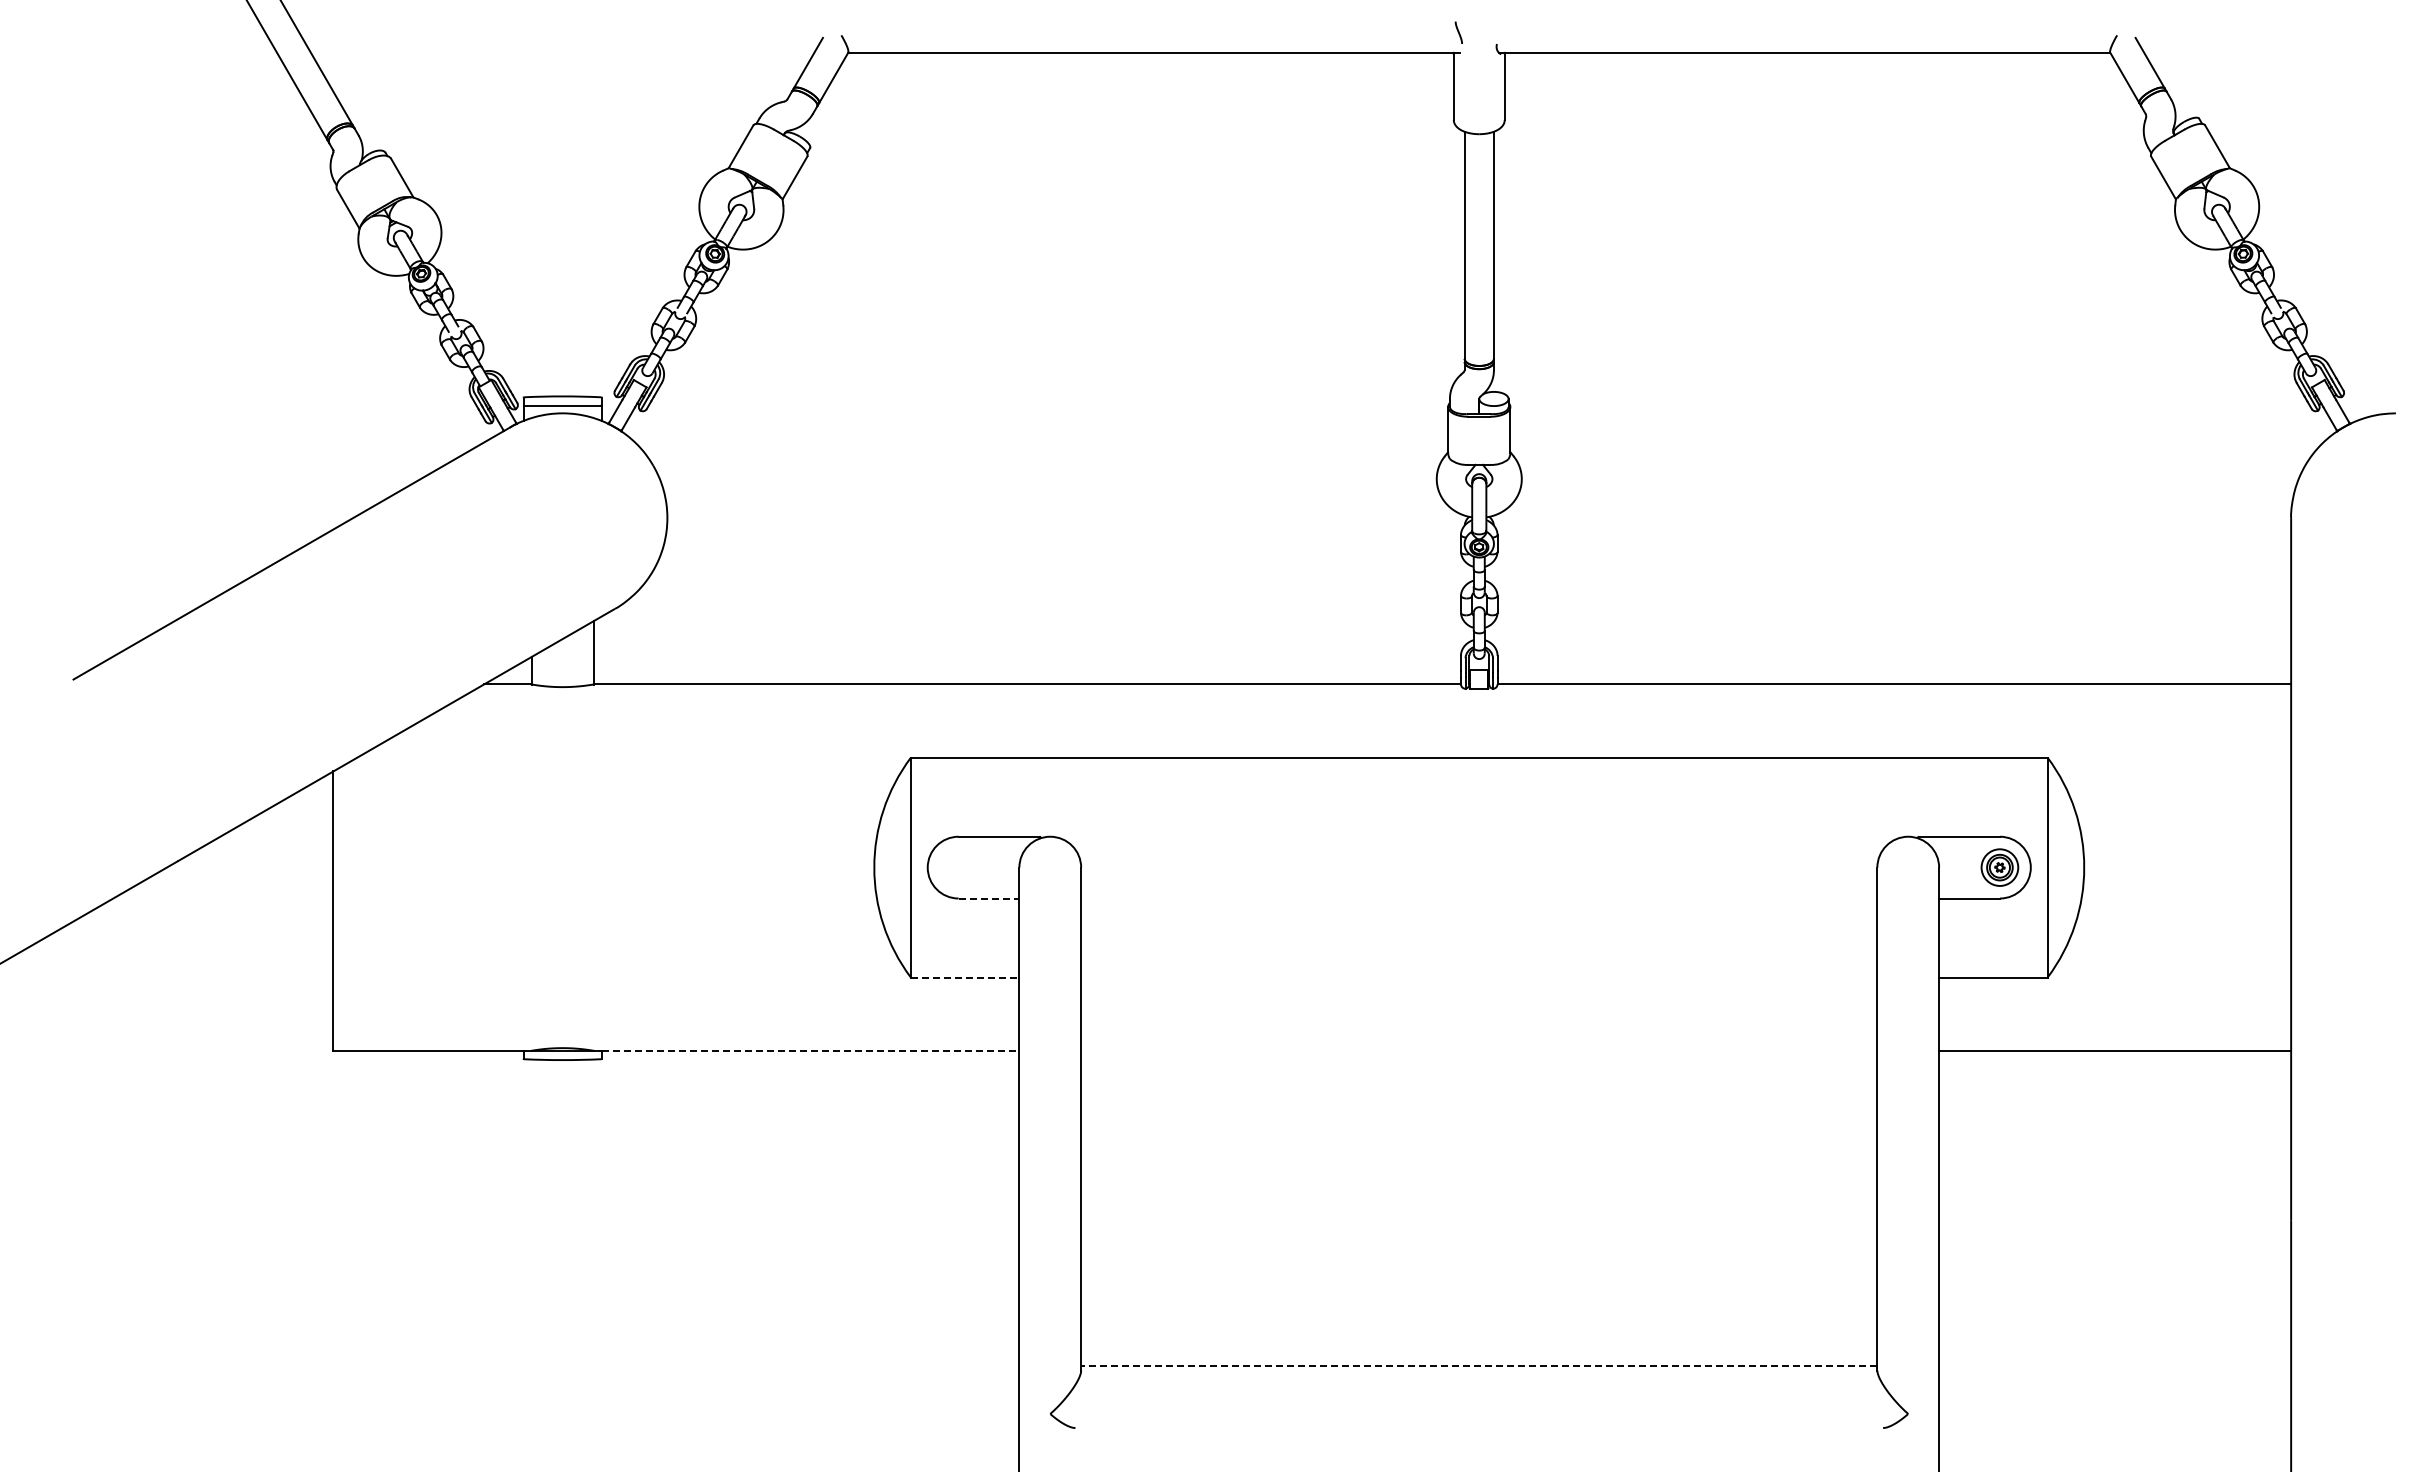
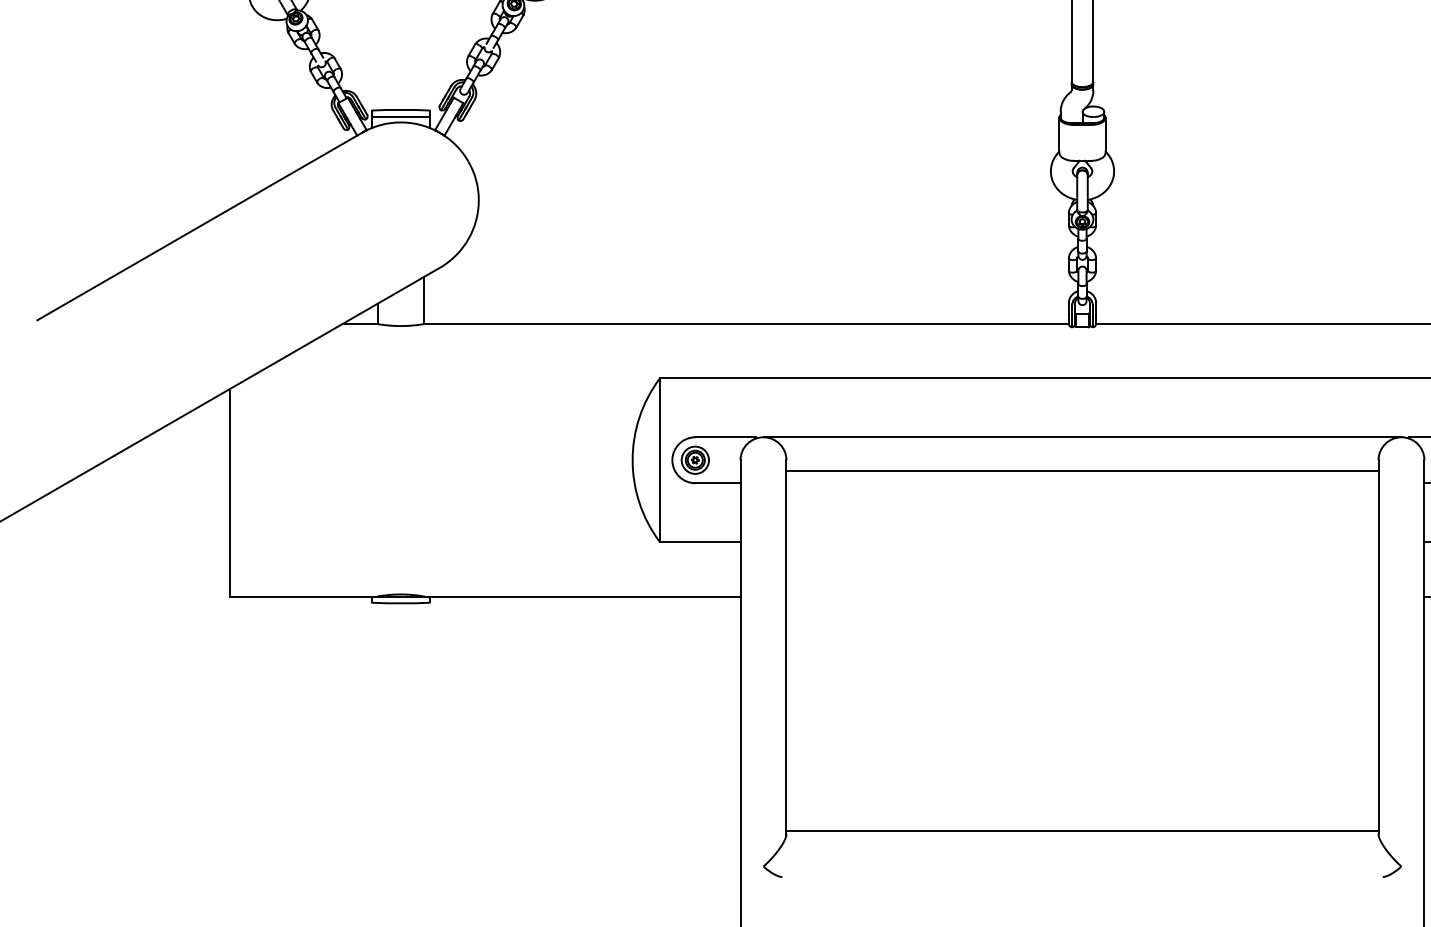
line: (1479, 836) -> (1082, 437), added
part: (958, 867) -> (695, 460), added
line: (1479, 881) -> (1082, 470), added
line: (989, 898) -> (718, 483), dashed -> solid
line: (965, 977) -> (700, 541), dashed -> solid
line: (810, 1050) -> (585, 596), dashed -> solid
line: (1478, 1366) -> (1081, 831), dashed -> solid

